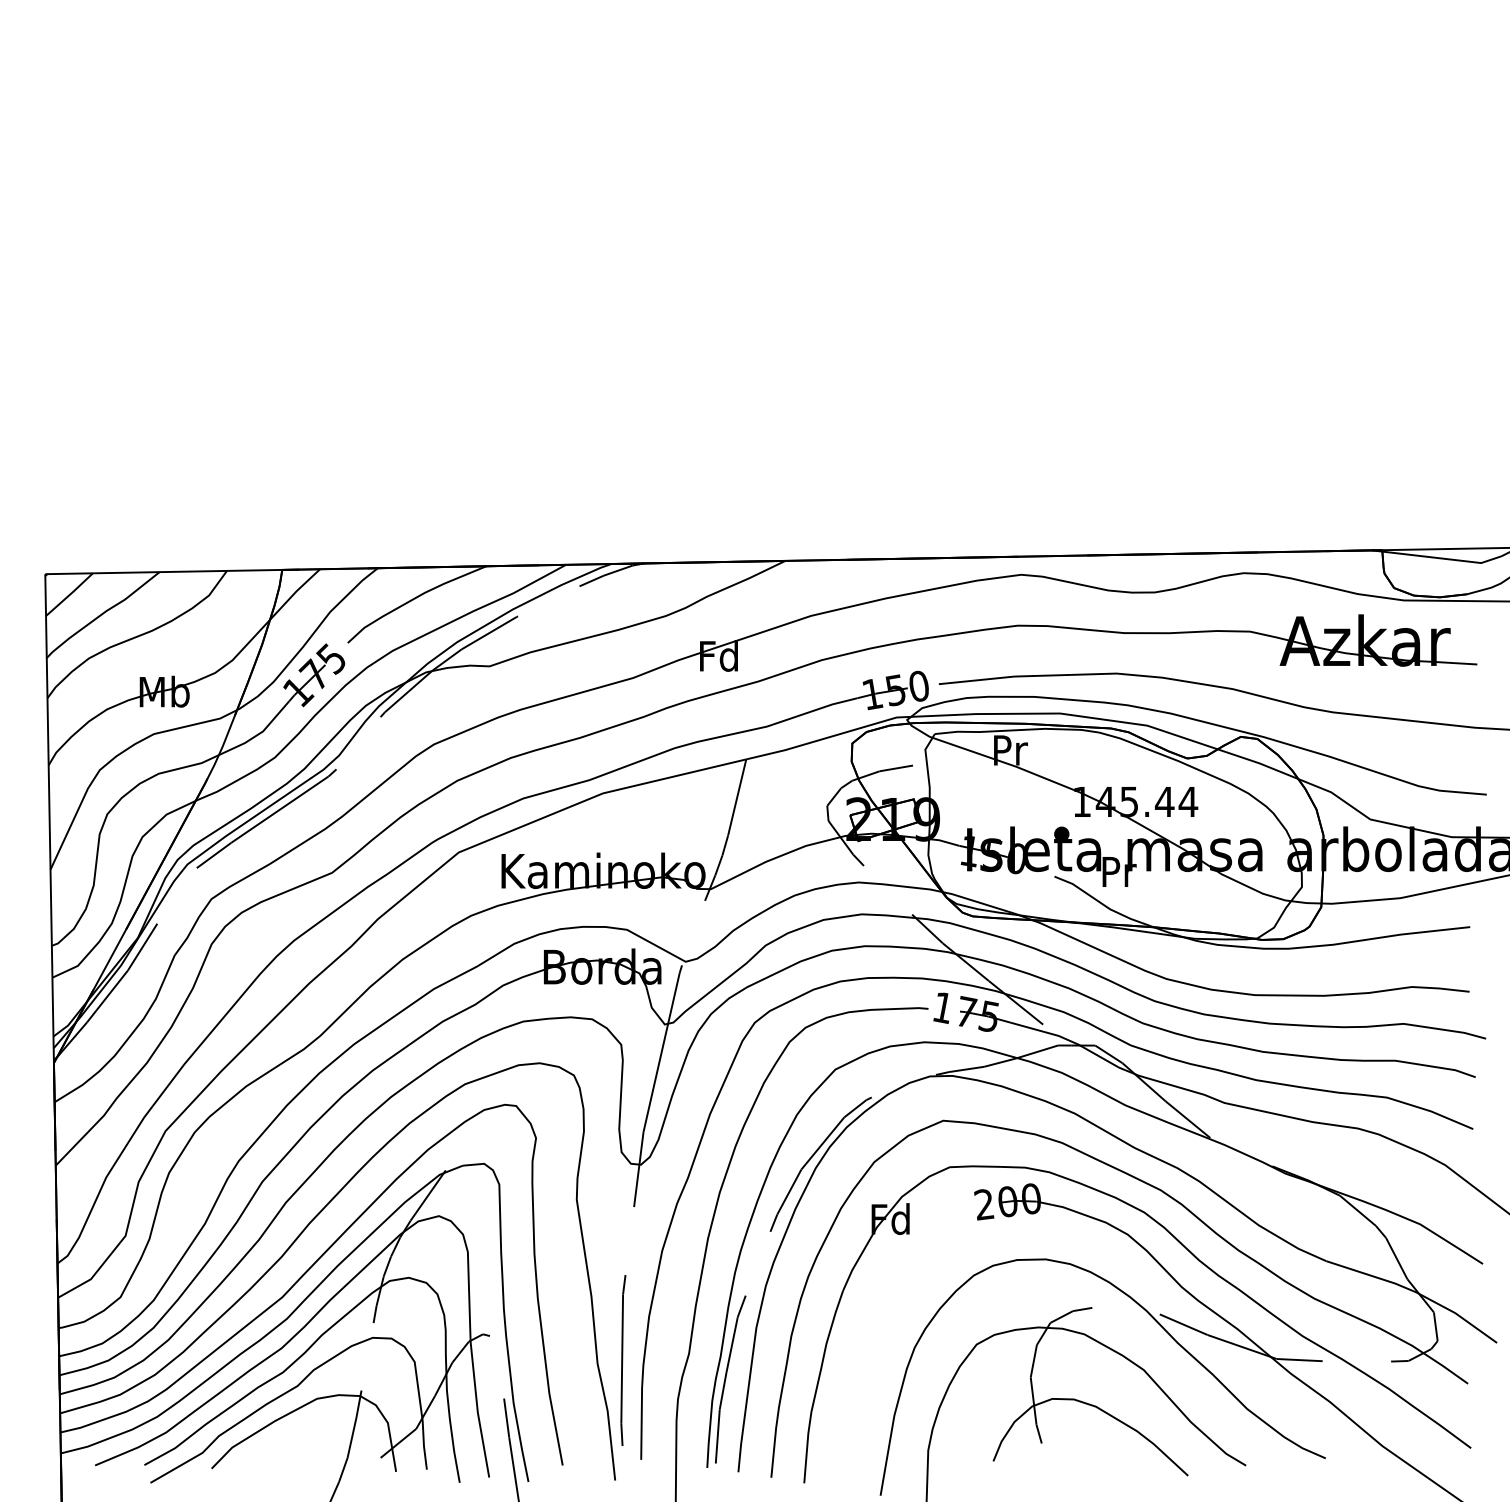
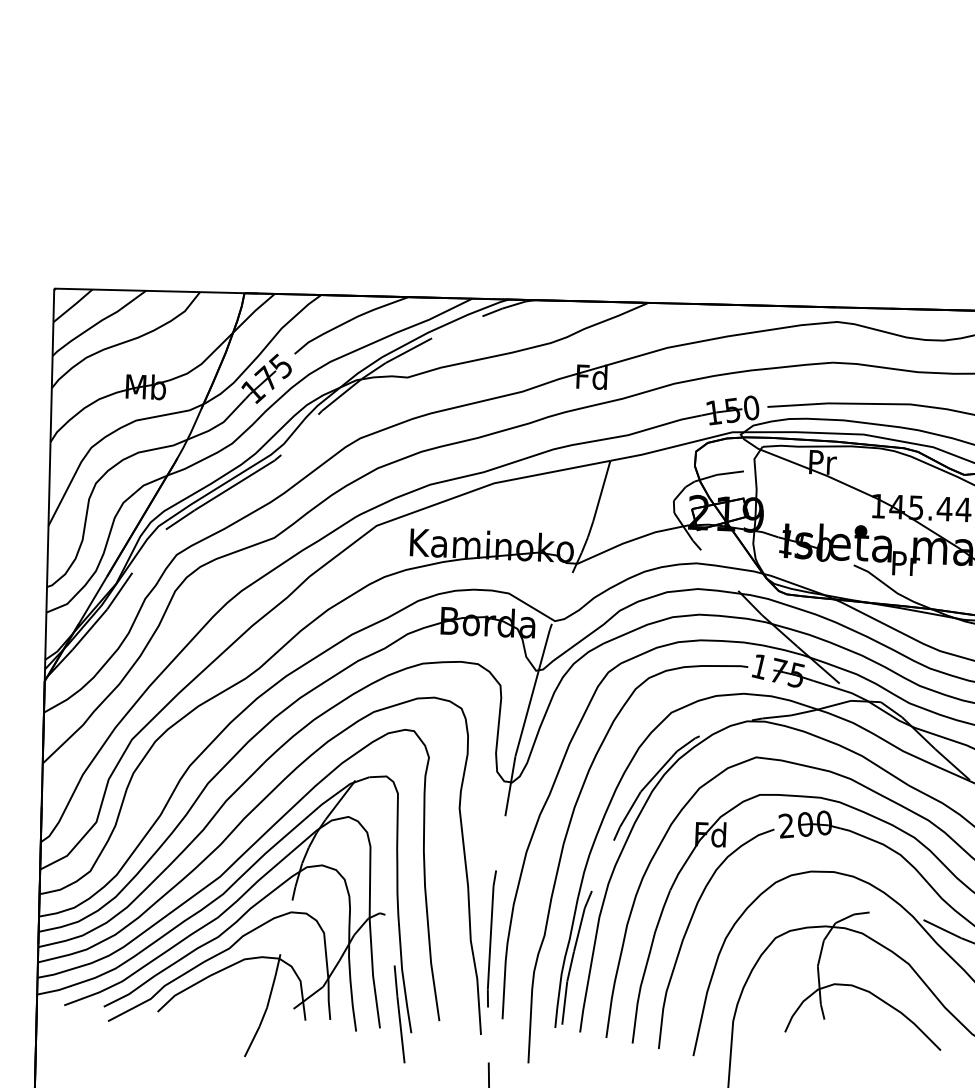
curve: (868, 1335) -> (689, 927), added

